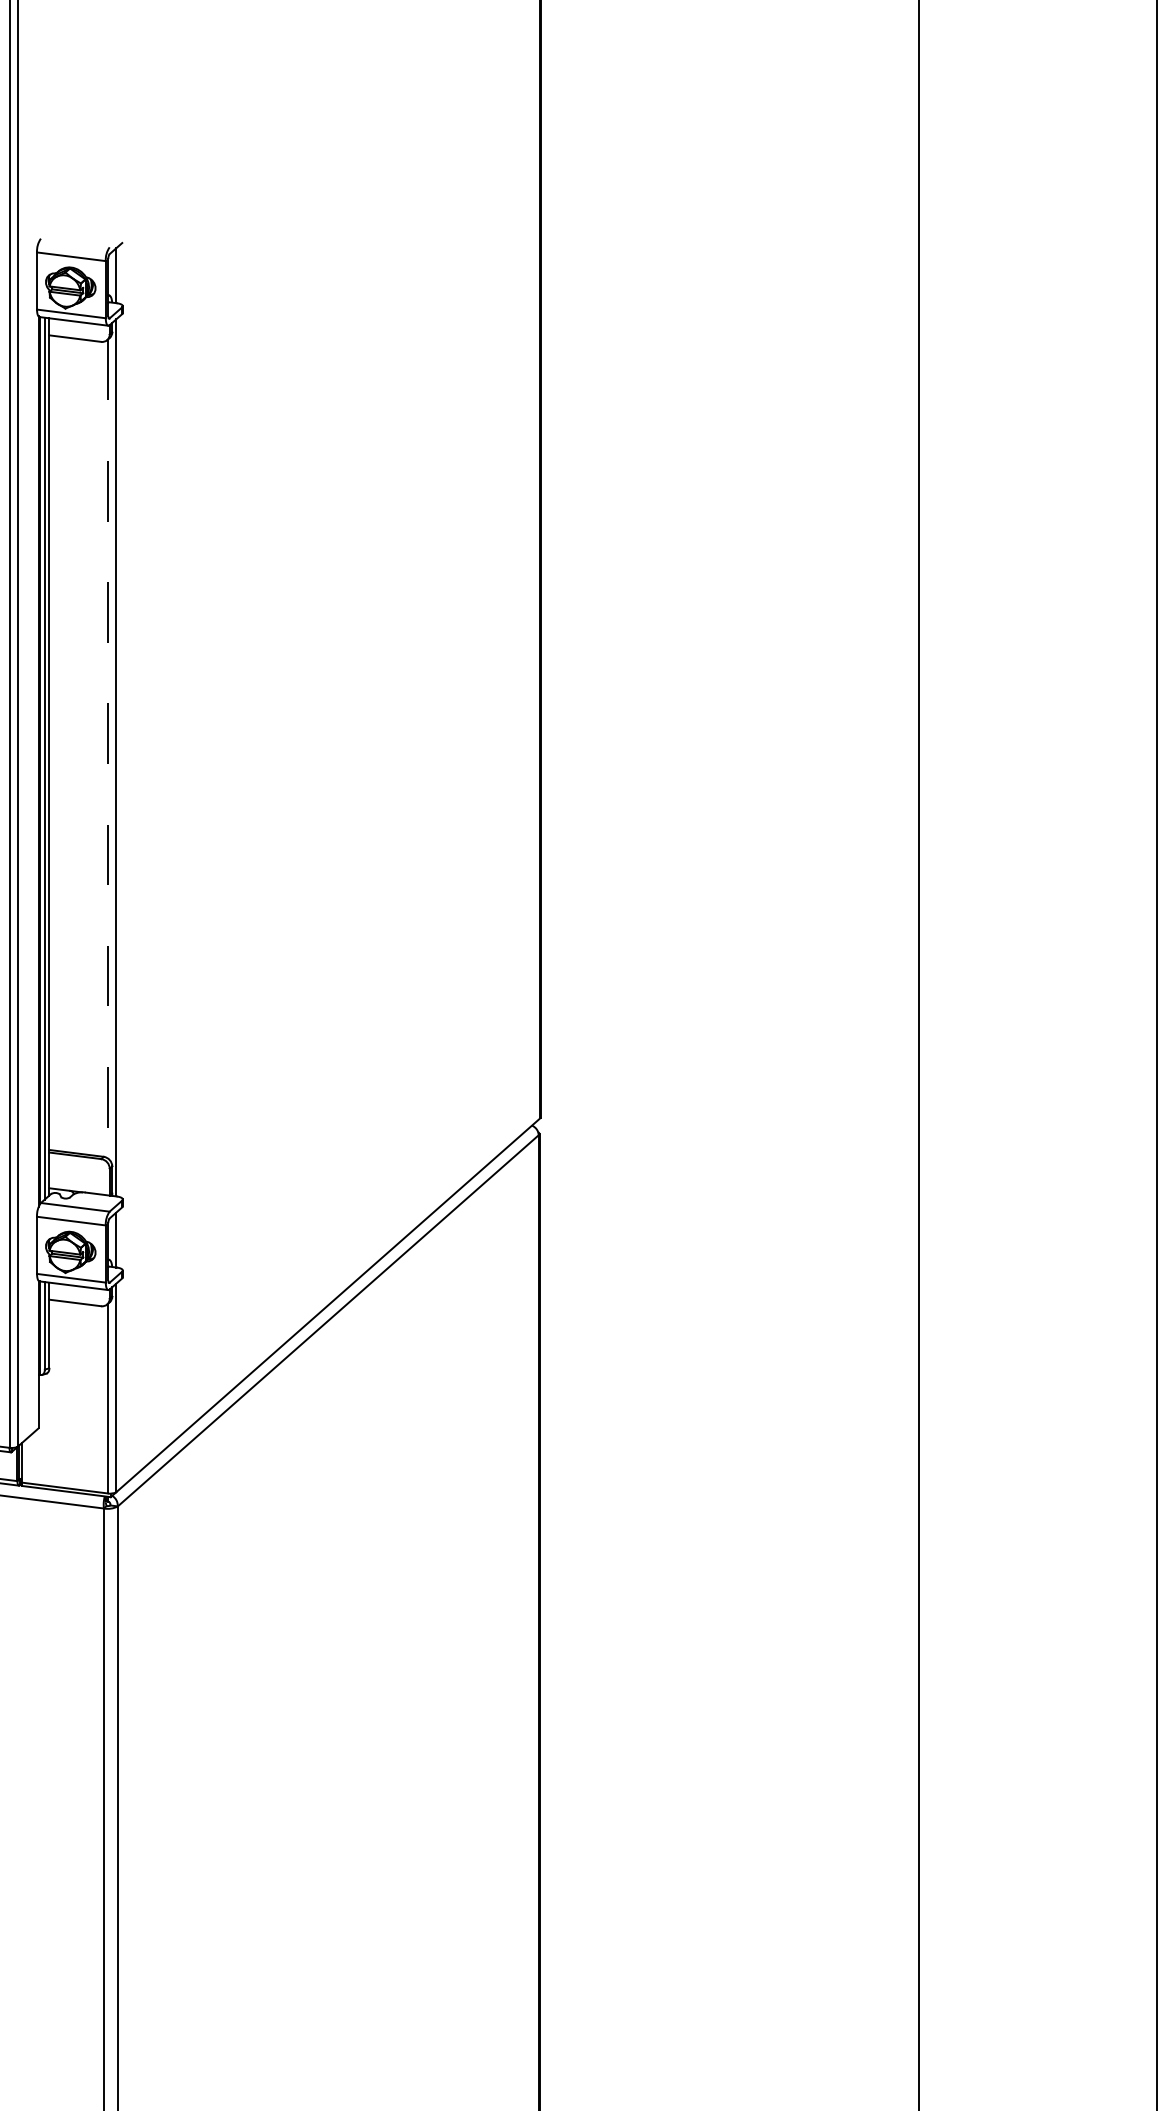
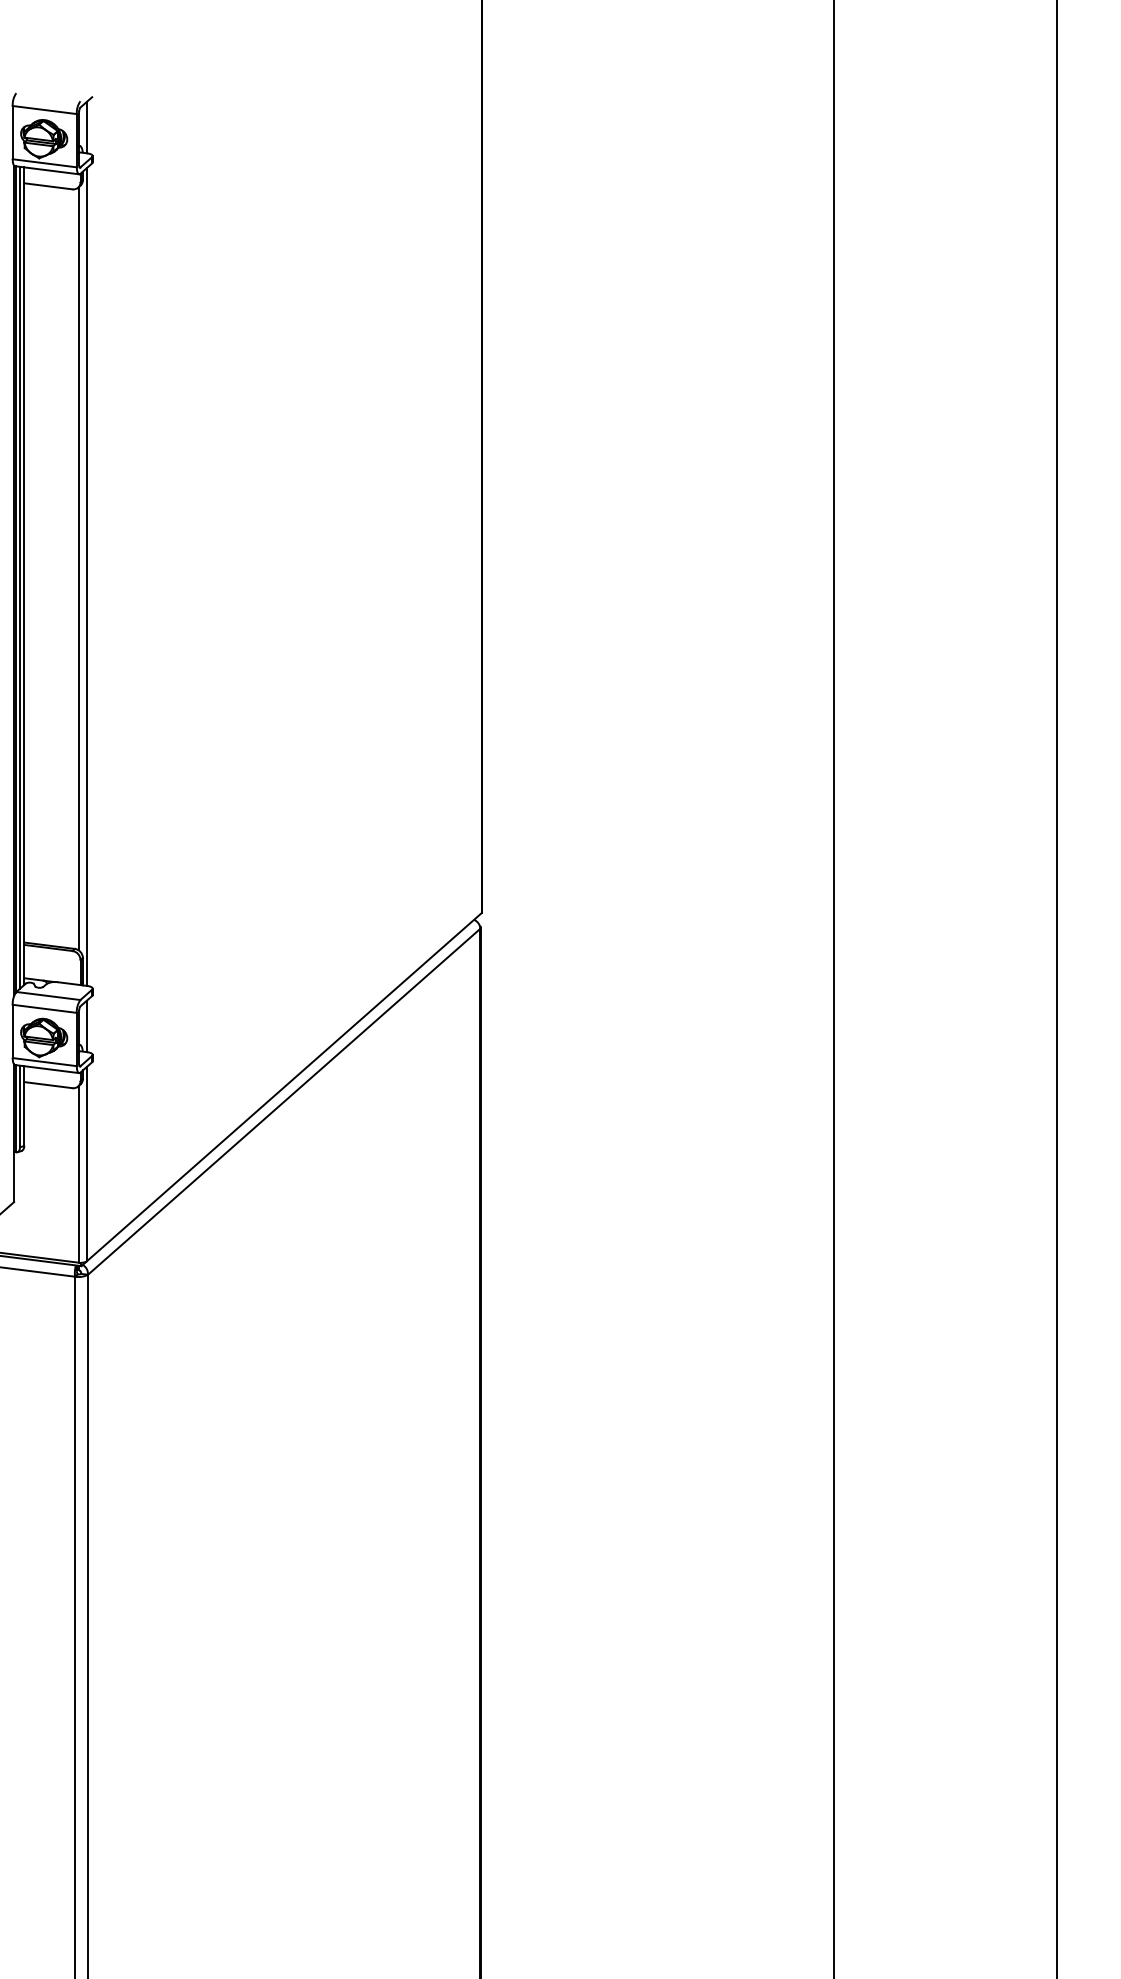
line: (107, 748) -> (78, 568), dashed -> solid

